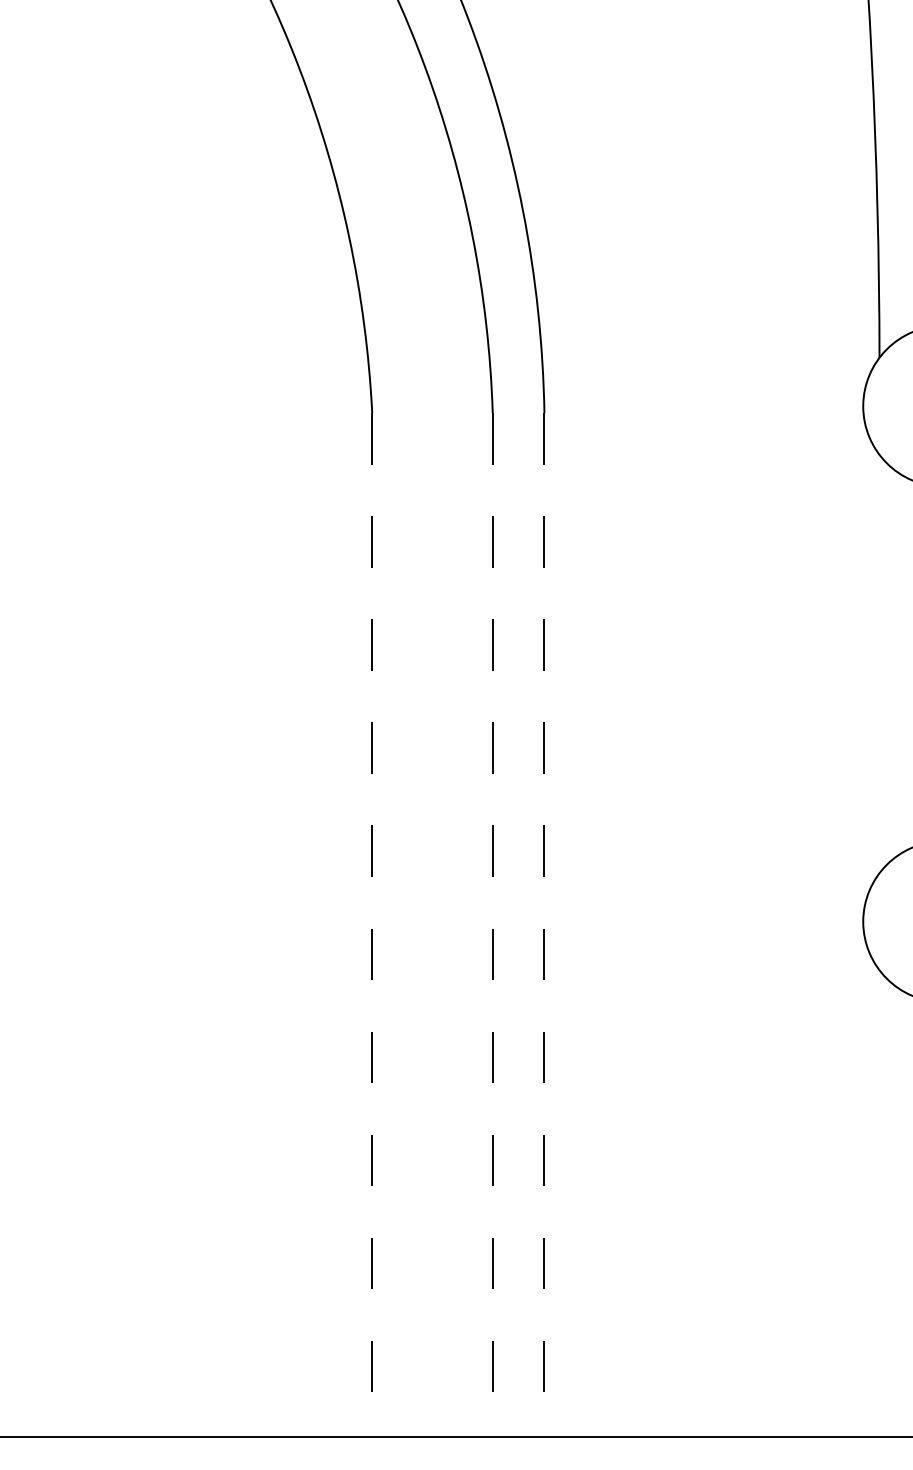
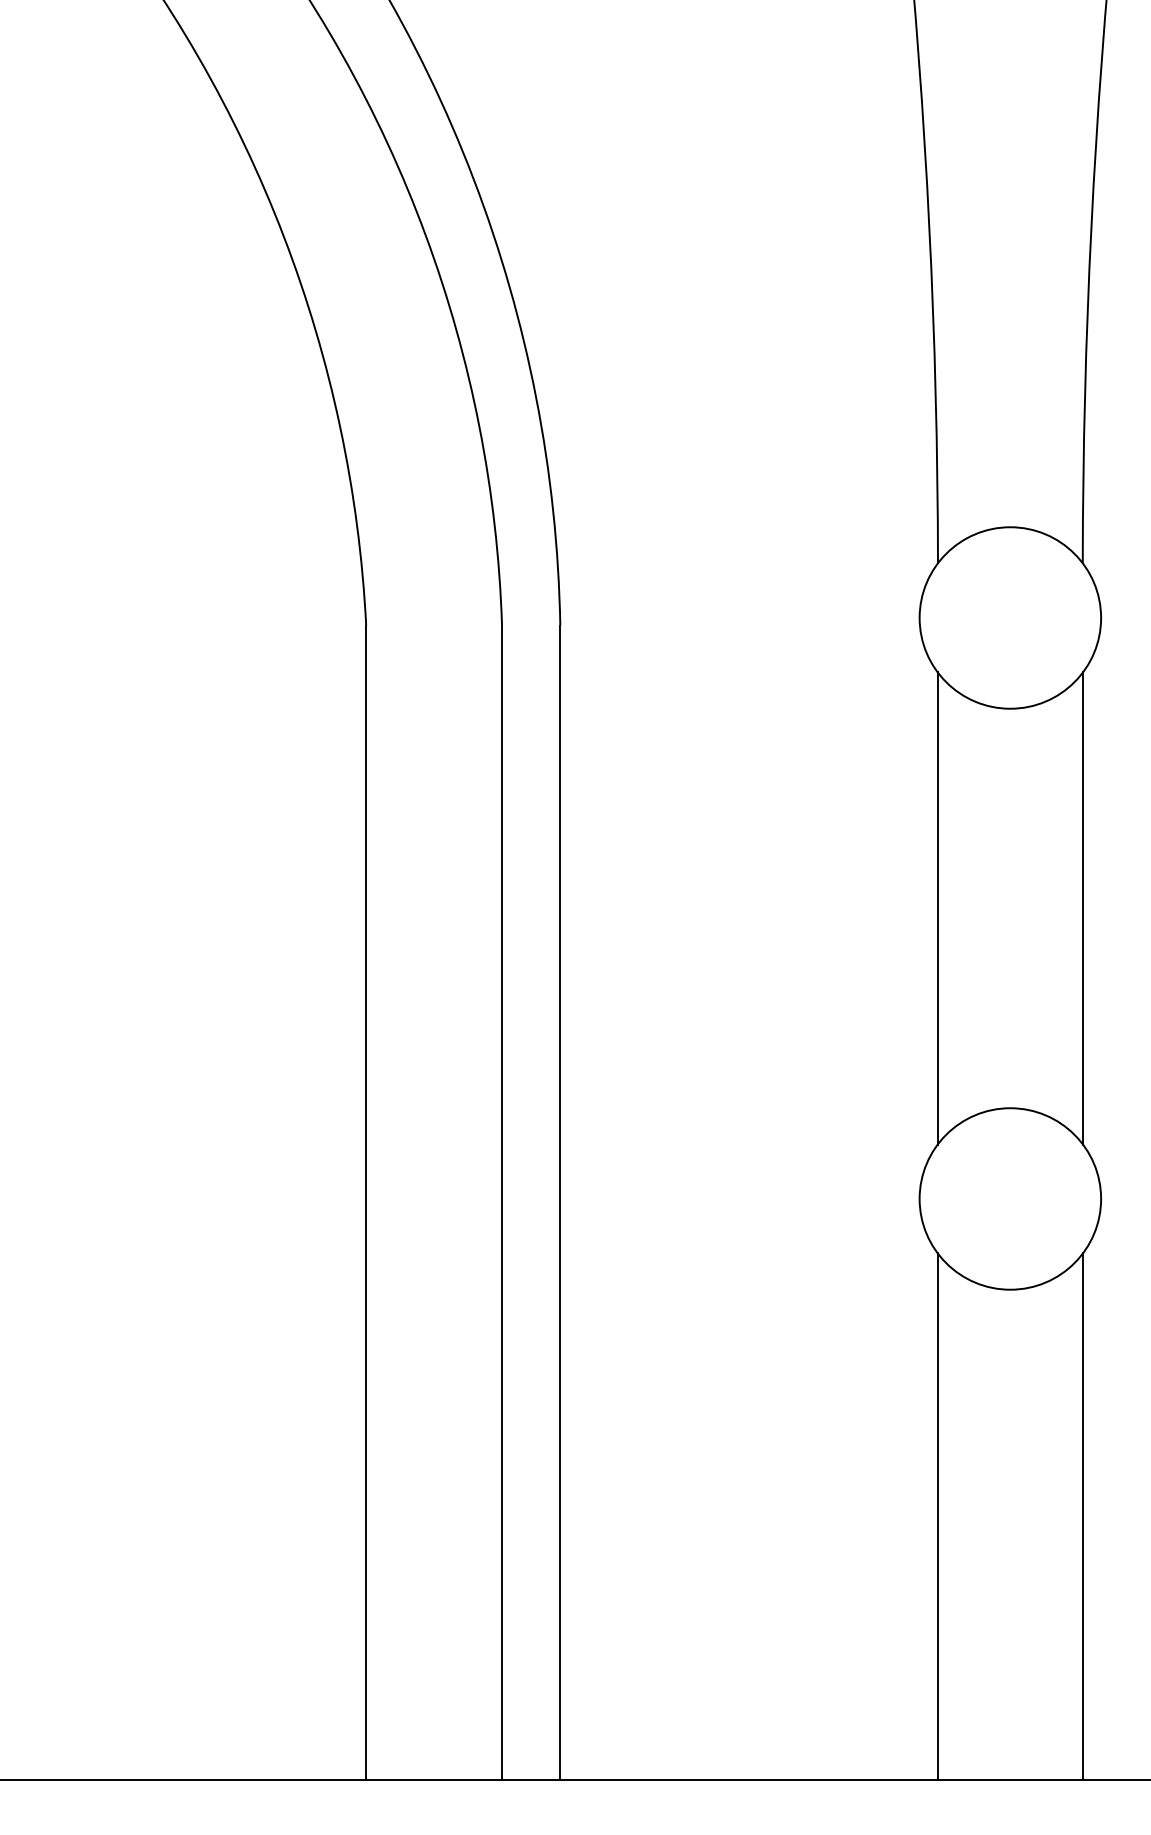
line: (879, 664) -> (937, 908), added
line: (372, 925) -> (366, 1203), dashed -> solid
line: (493, 925) -> (502, 1203), dashed -> solid
line: (544, 925) -> (560, 1203), dashed -> solid
line: (879, 1203) -> (937, 1516), added

